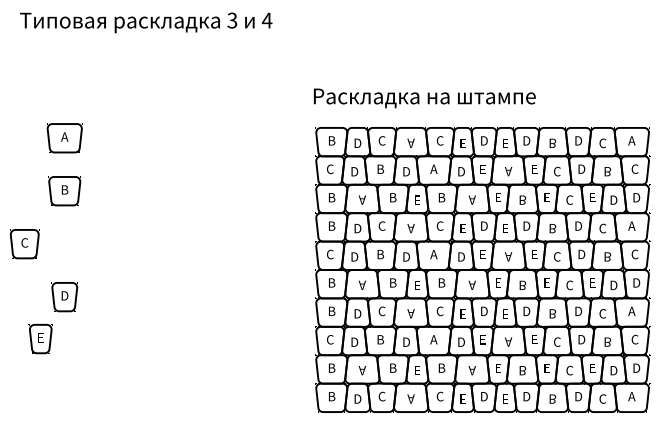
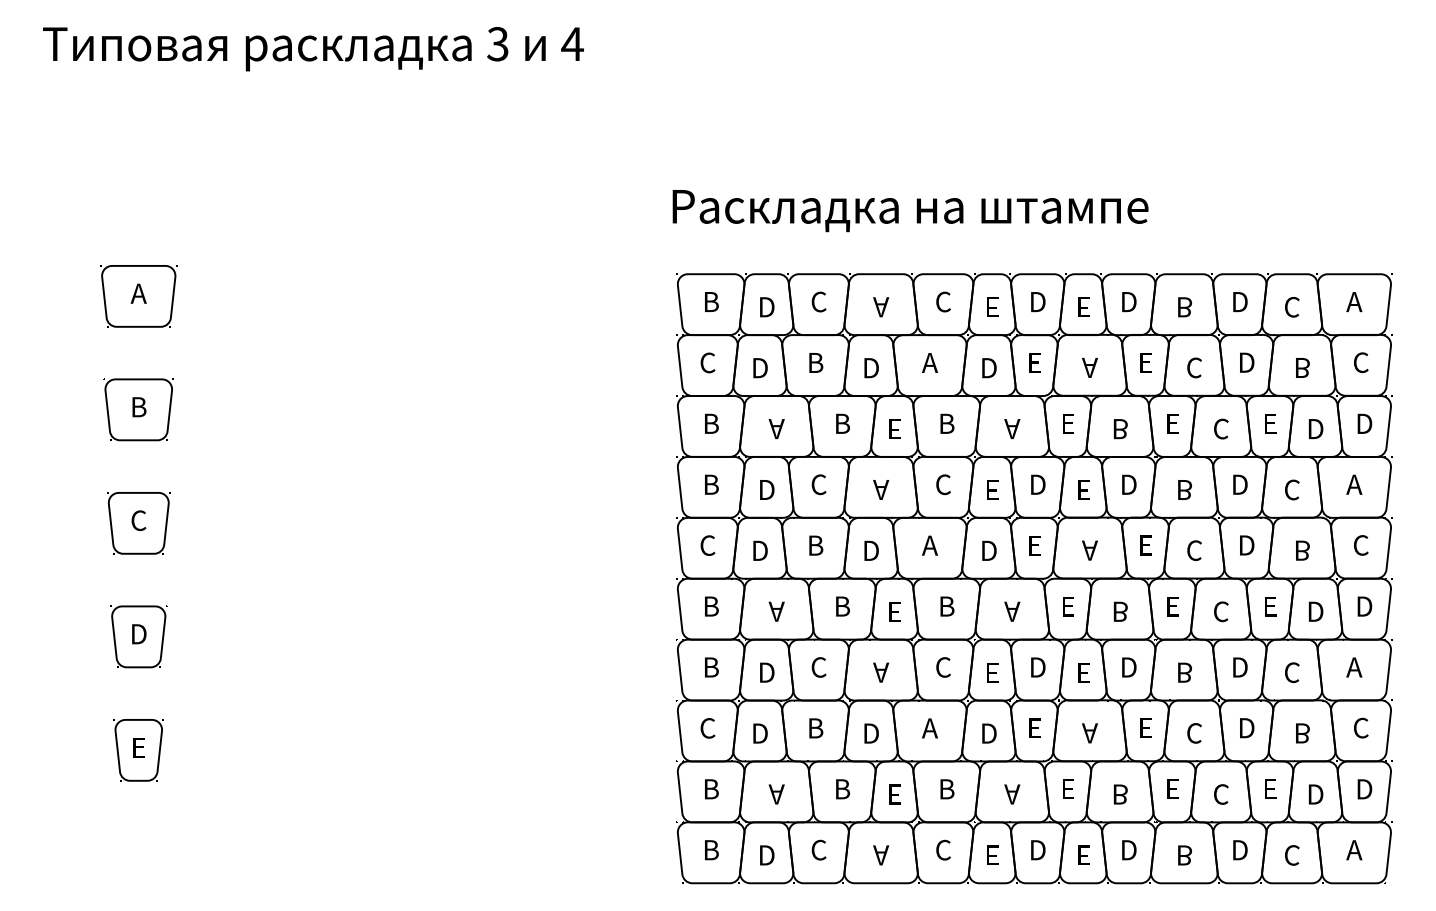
part: (24, 244) -> (138, 524), moved
part: (40, 339) -> (138, 751), moved

